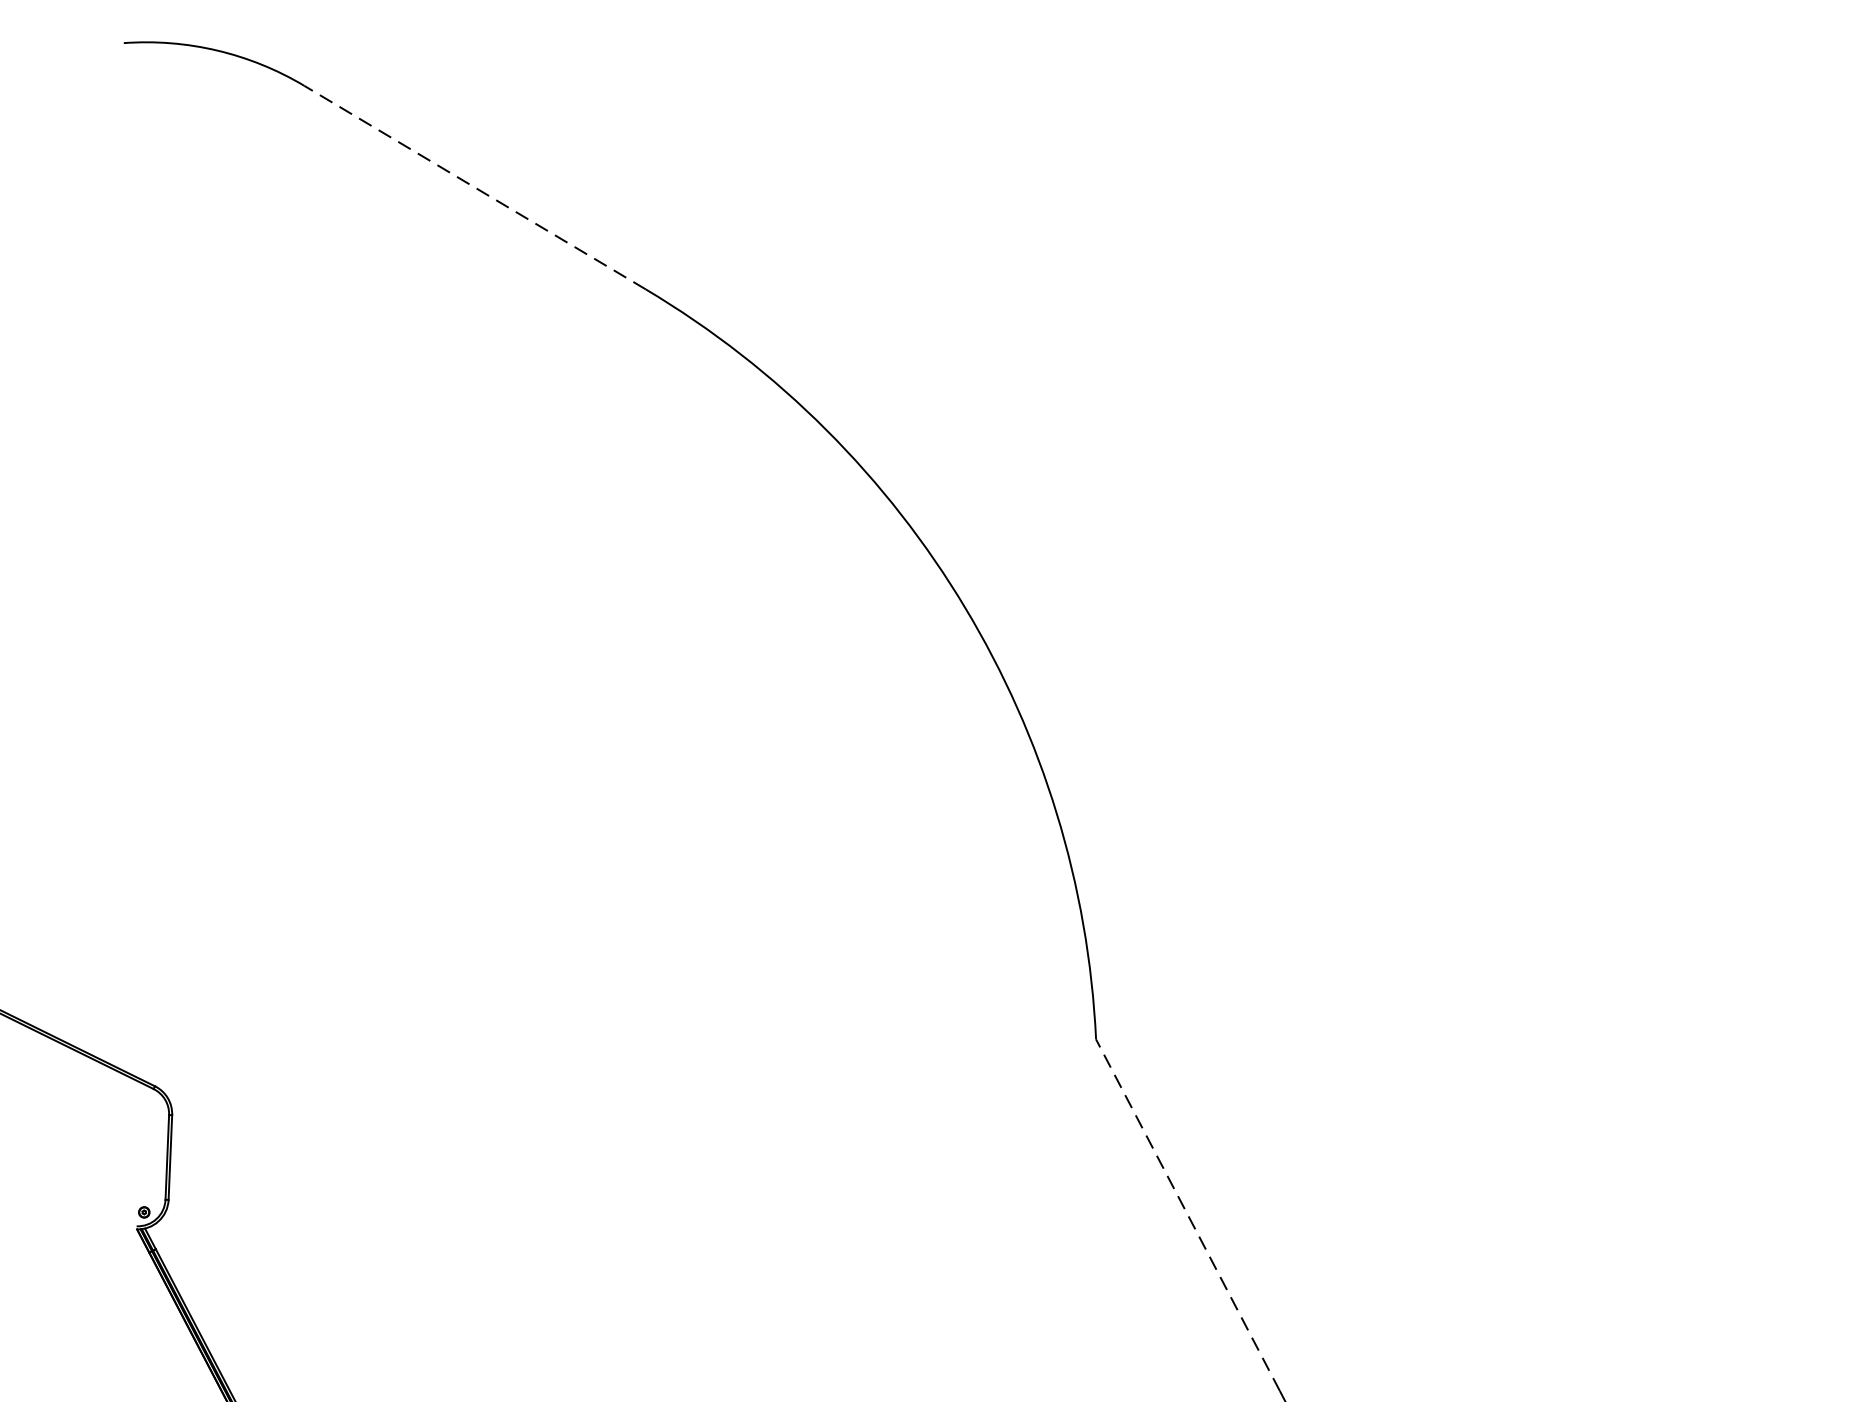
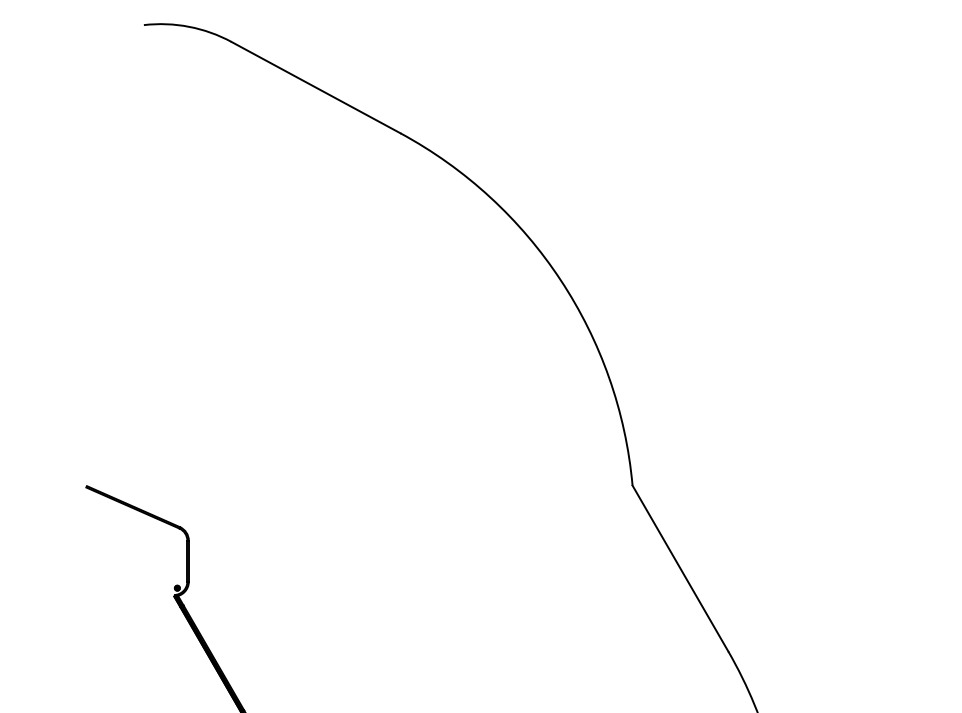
line: (475, 187) -> (316, 87), dashed -> solid
line: (1188, 1215) -> (680, 568), dashed -> solid

